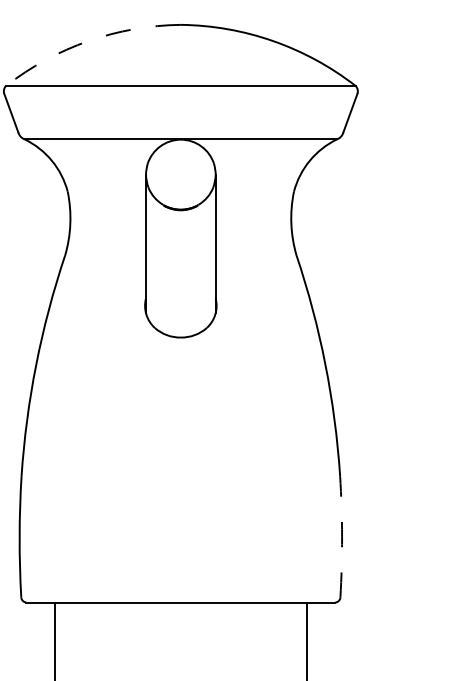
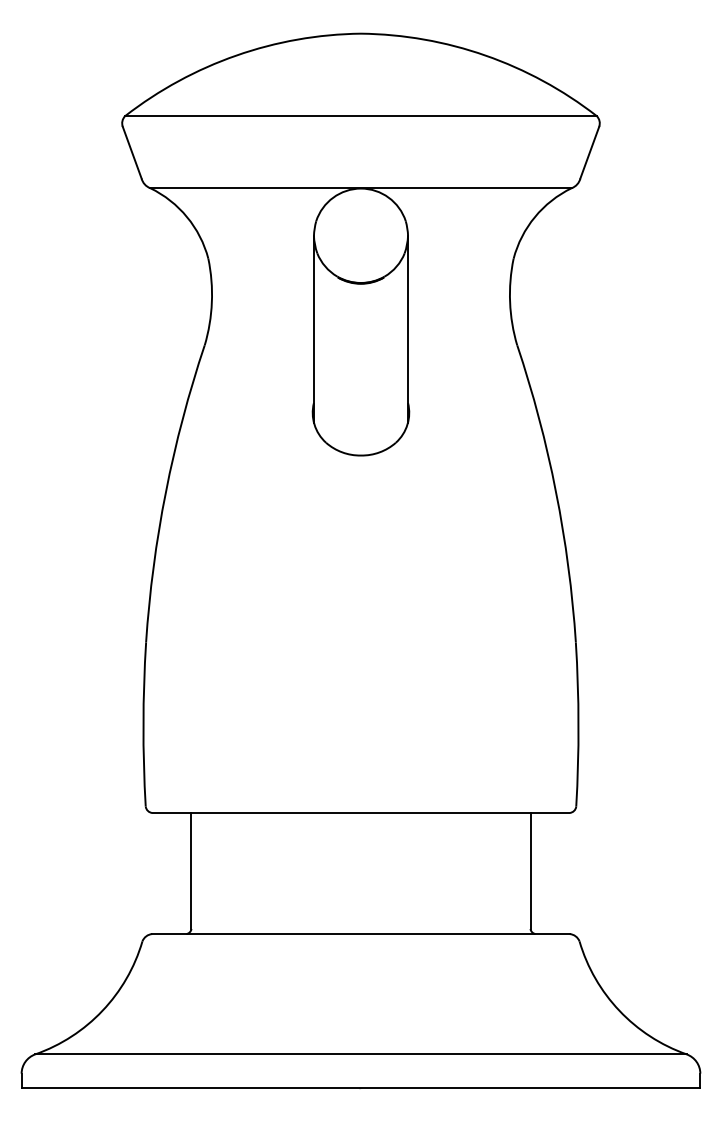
arc: (88, 41) -> (236, 55), dashed -> solid
arc: (342, 536) -> (578, 724), dashed -> solid

